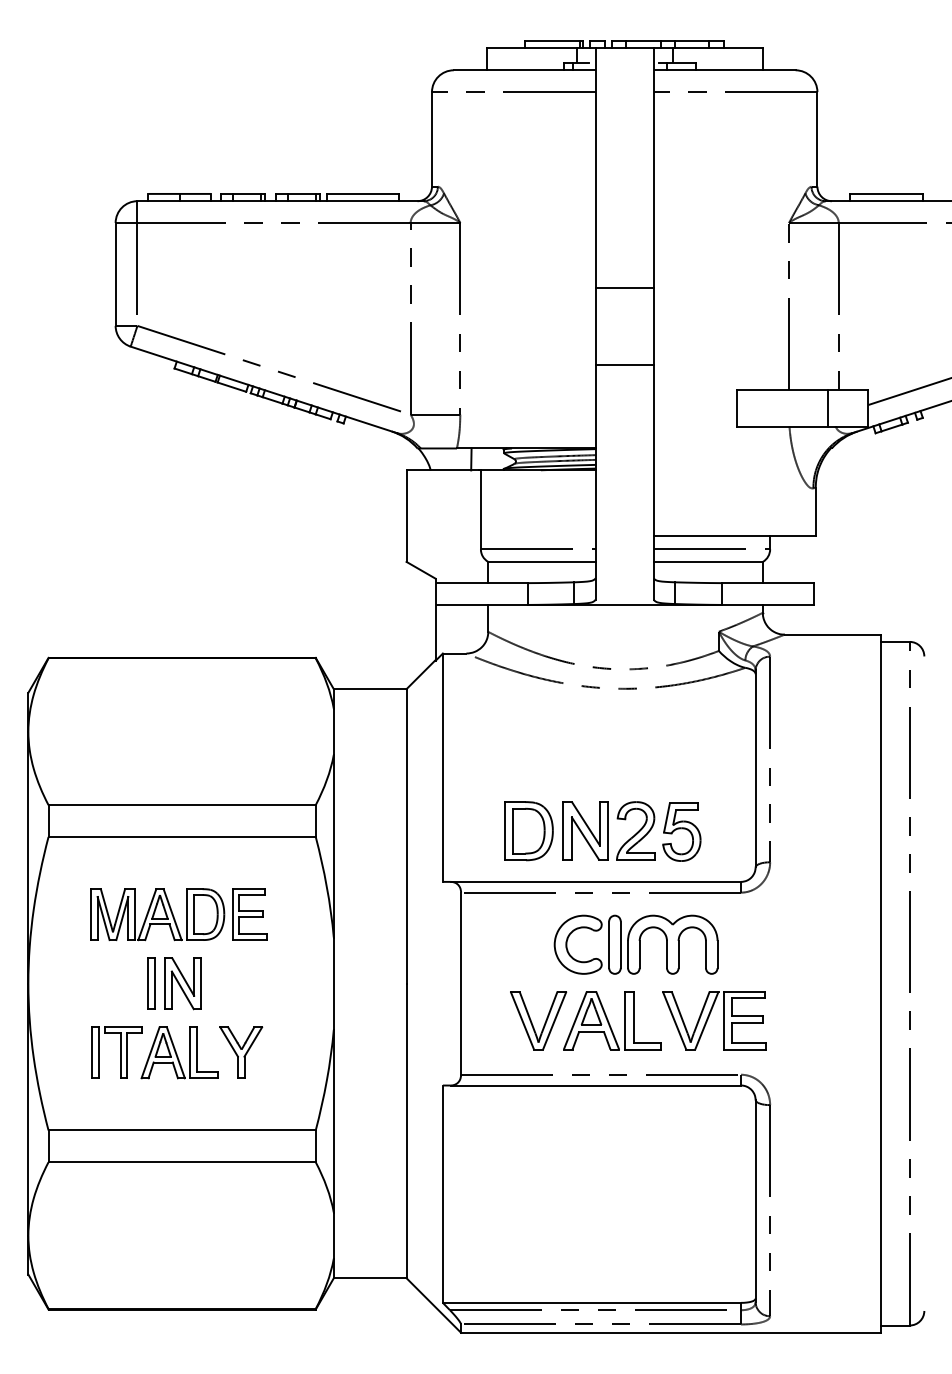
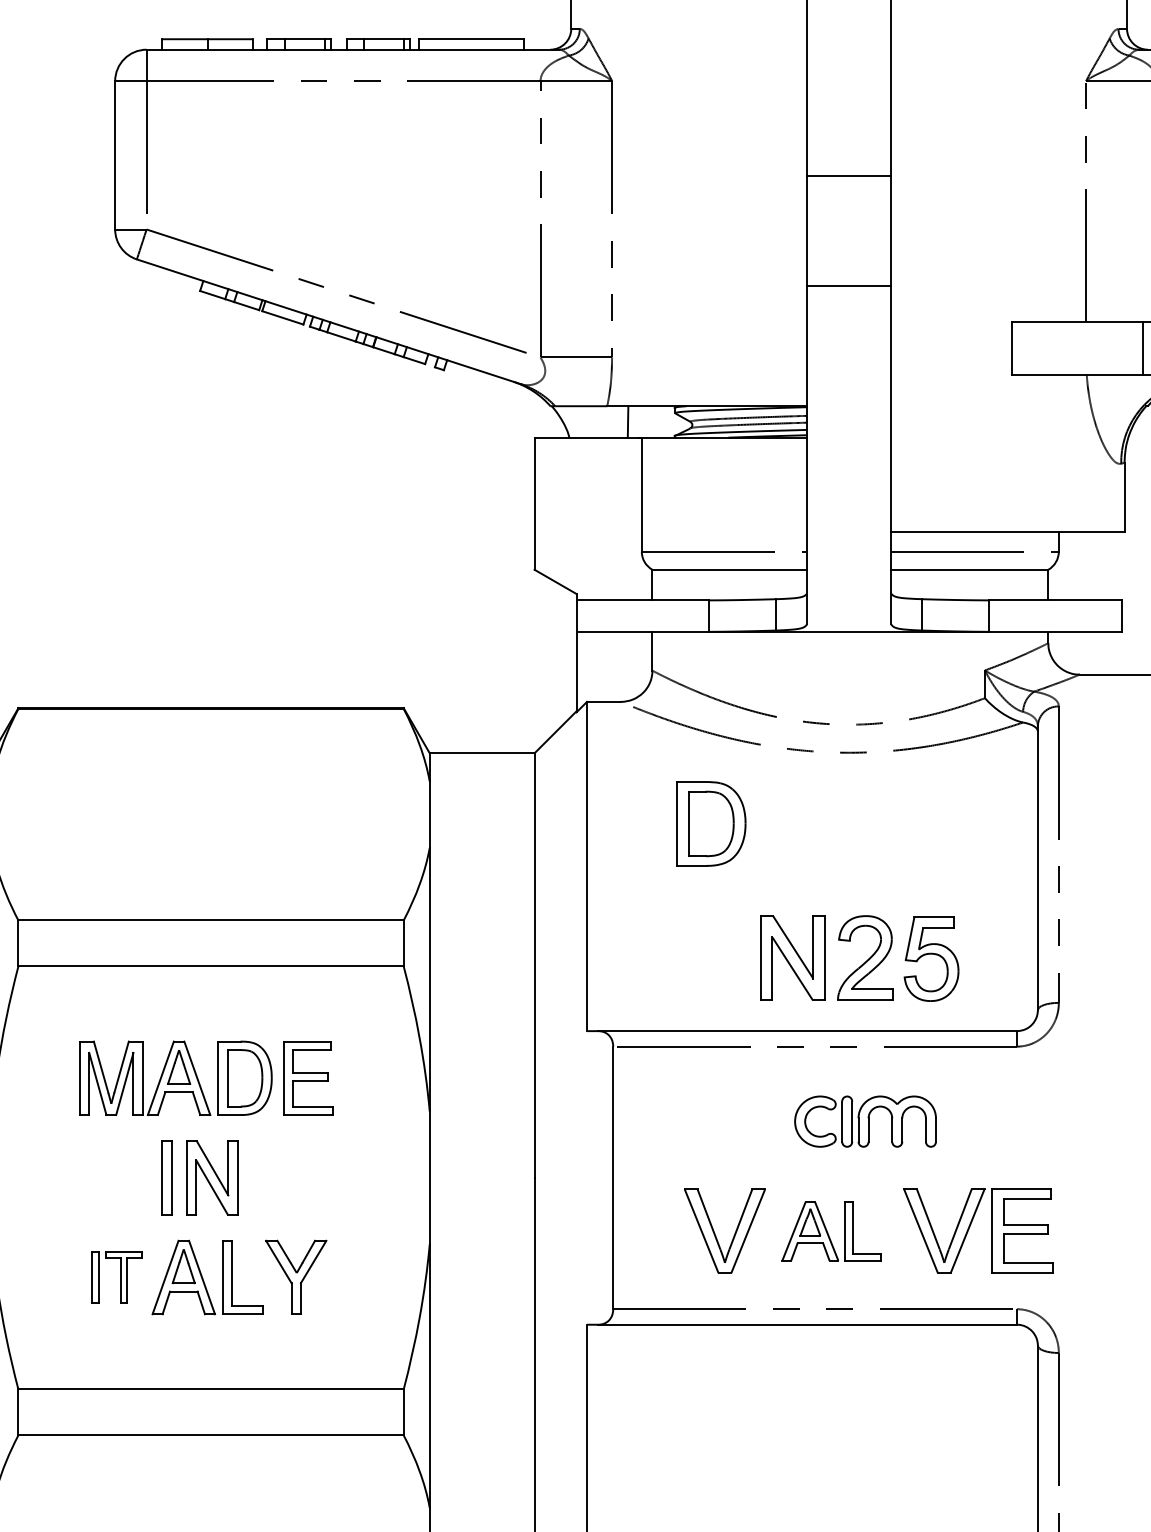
part: (528, 831) -> (710, 824), moved
part: (635, 944) -> (864, 1121), size x0.6
part: (612, 1020) -> (831, 1230), size x0.7
part: (116, 1052) -> (116, 1277), size x0.7

